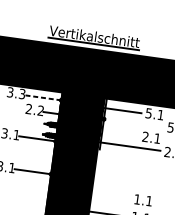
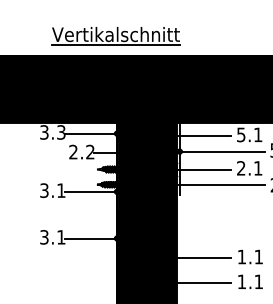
part: (94, 38) -> (115, 36), moved
line: (43, 97) -> (91, 133), dashed -> solid
line: (133, 123) -> (221, 151), added
line: (117, 133) -> (201, 169), added
line: (109, 196) -> (202, 258), added

